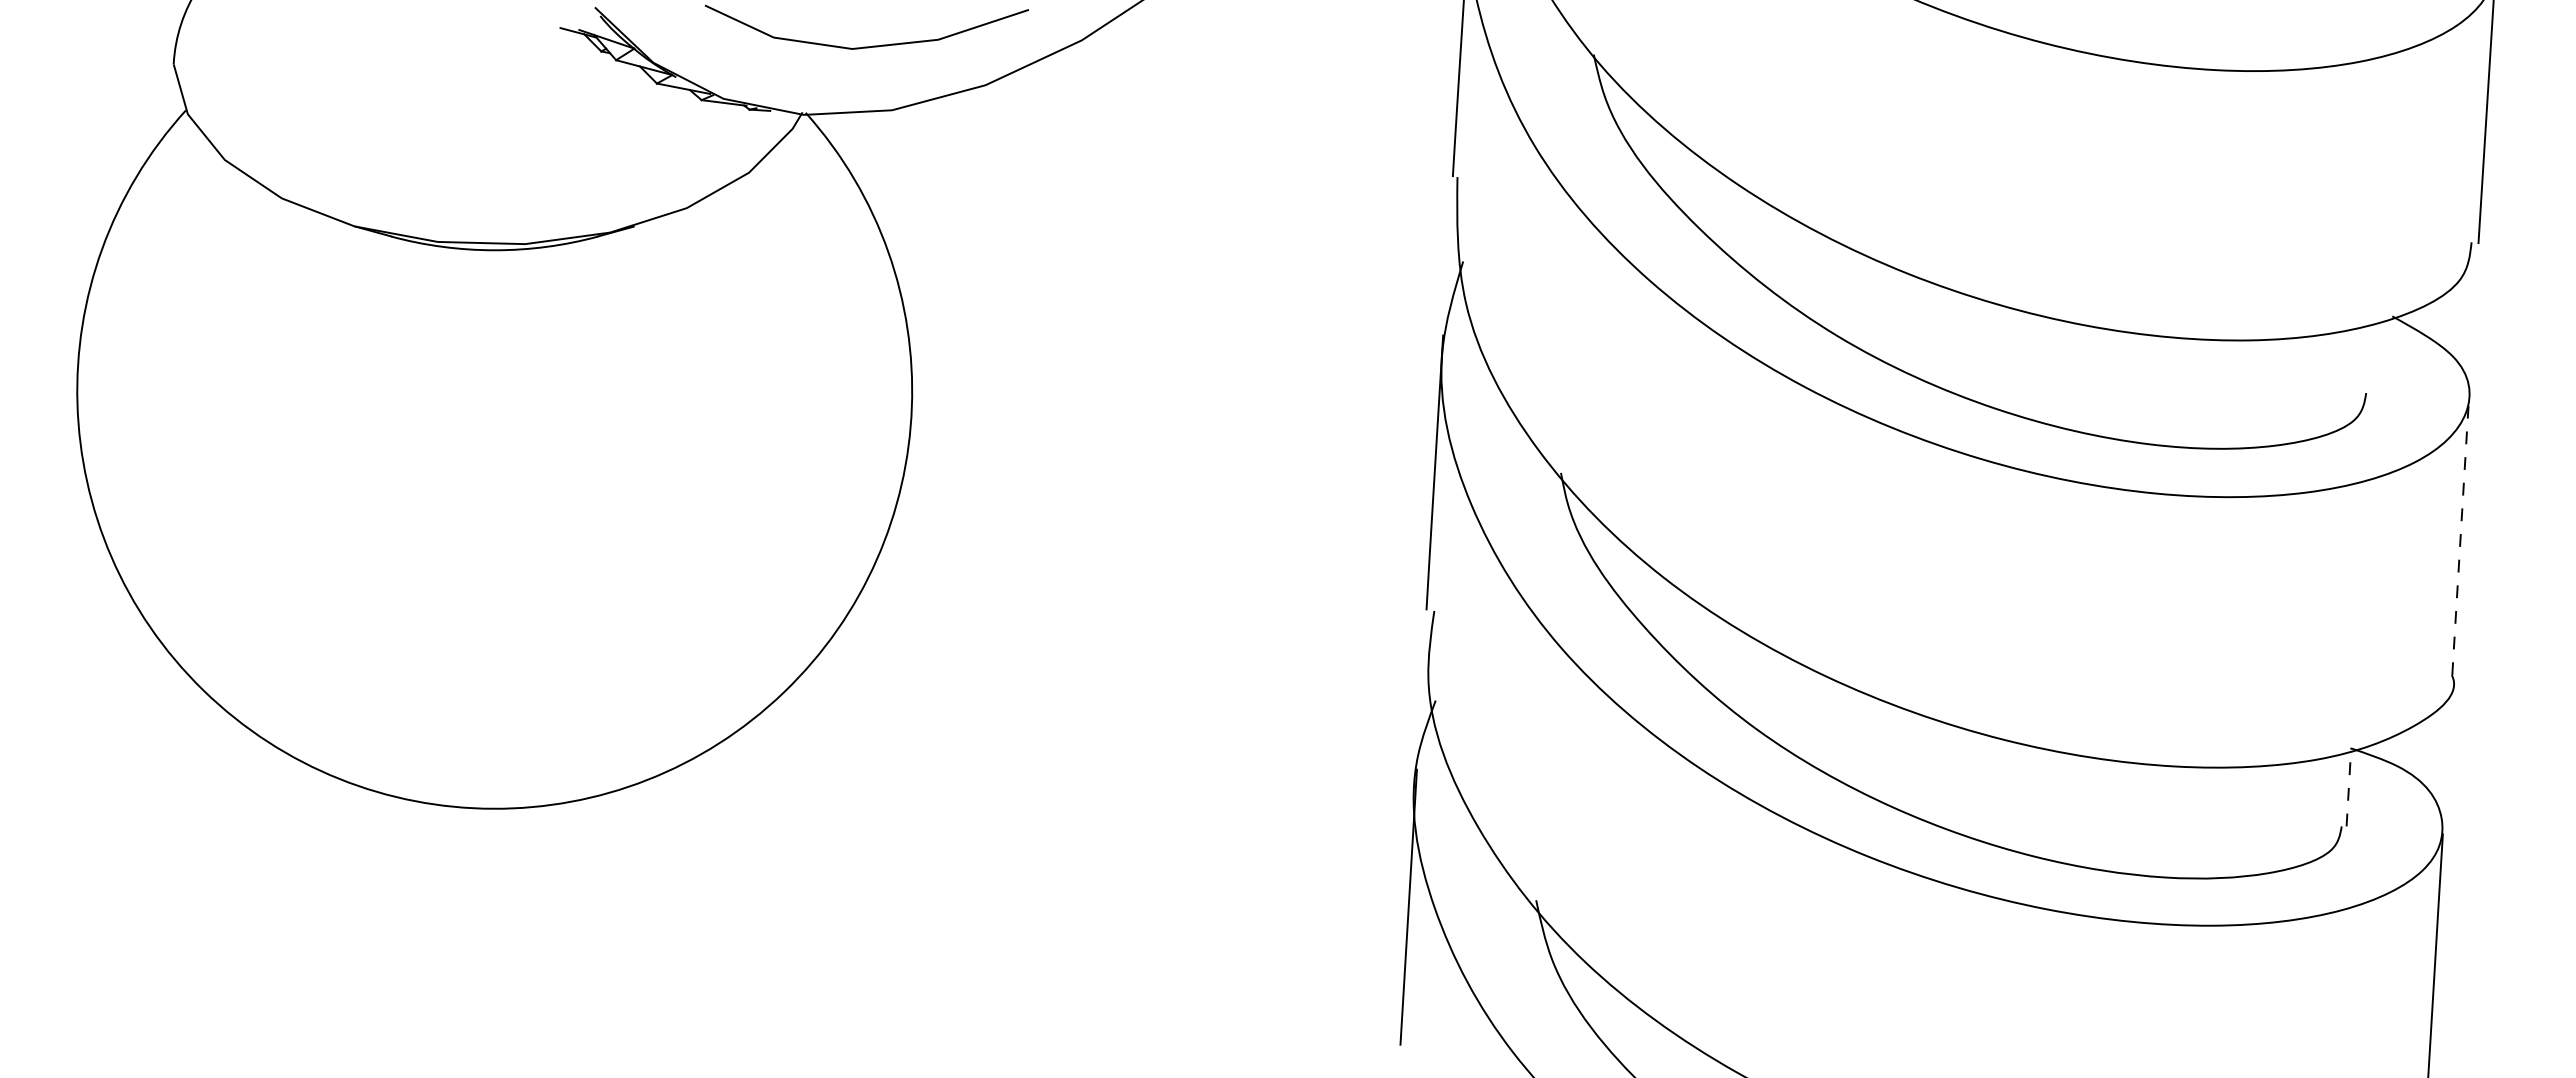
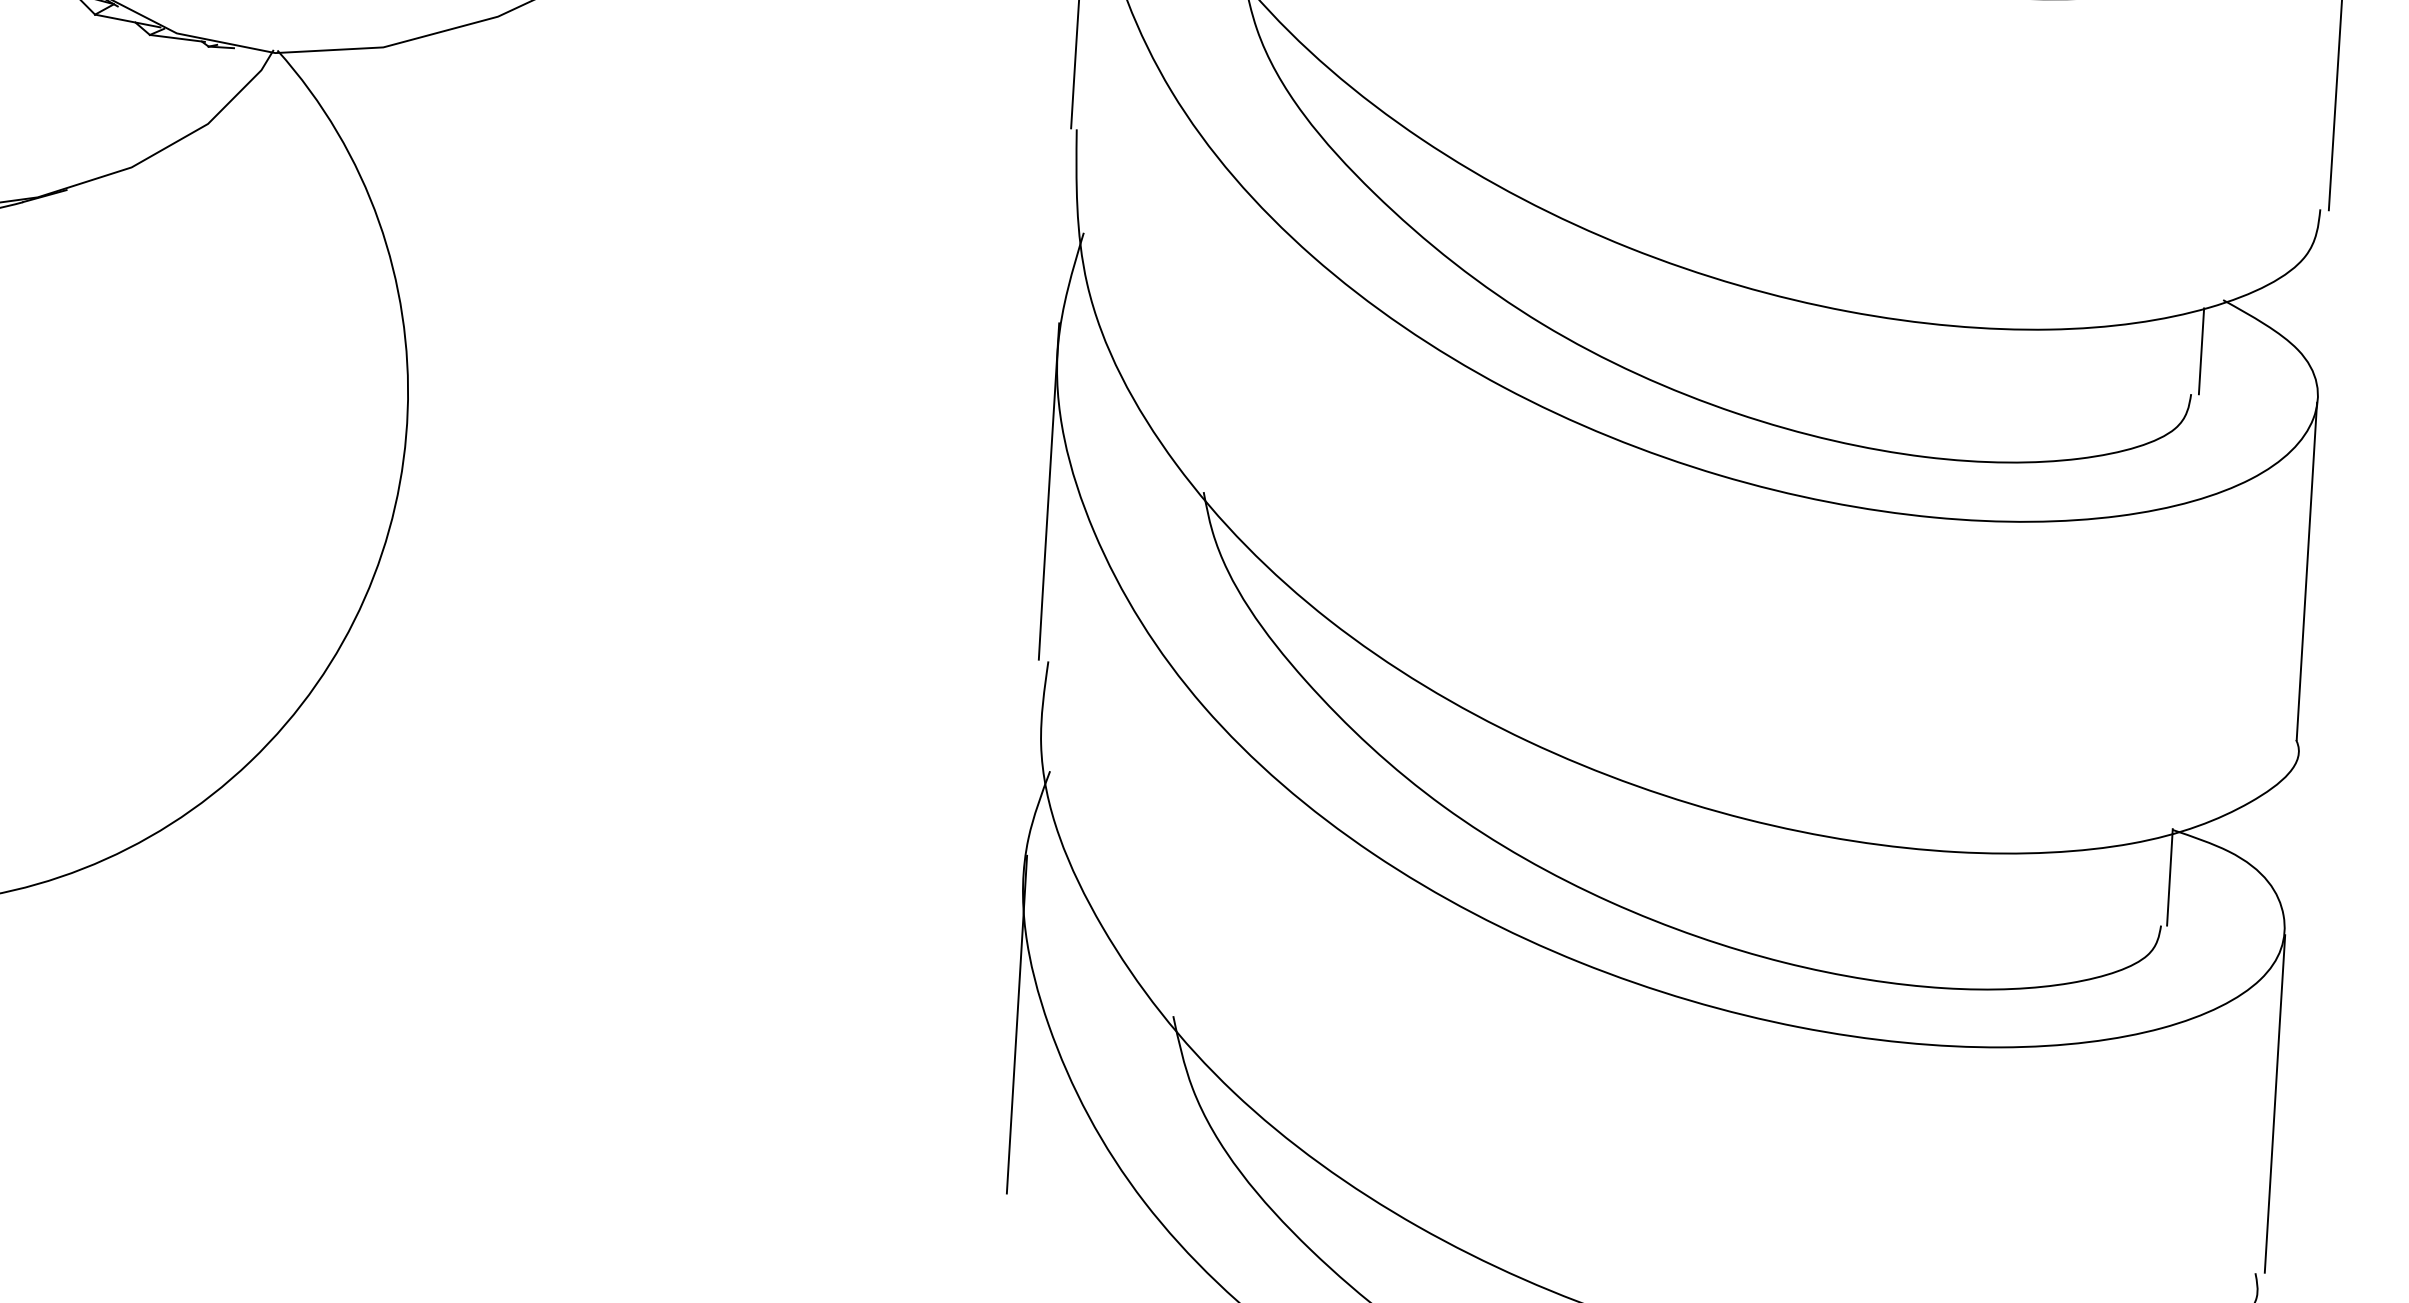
line: (2374, 358) -> (2201, 351), added
line: (2460, 537) -> (2306, 571), dashed -> solid
line: (2348, 786) -> (2169, 876), dashed -> solid

